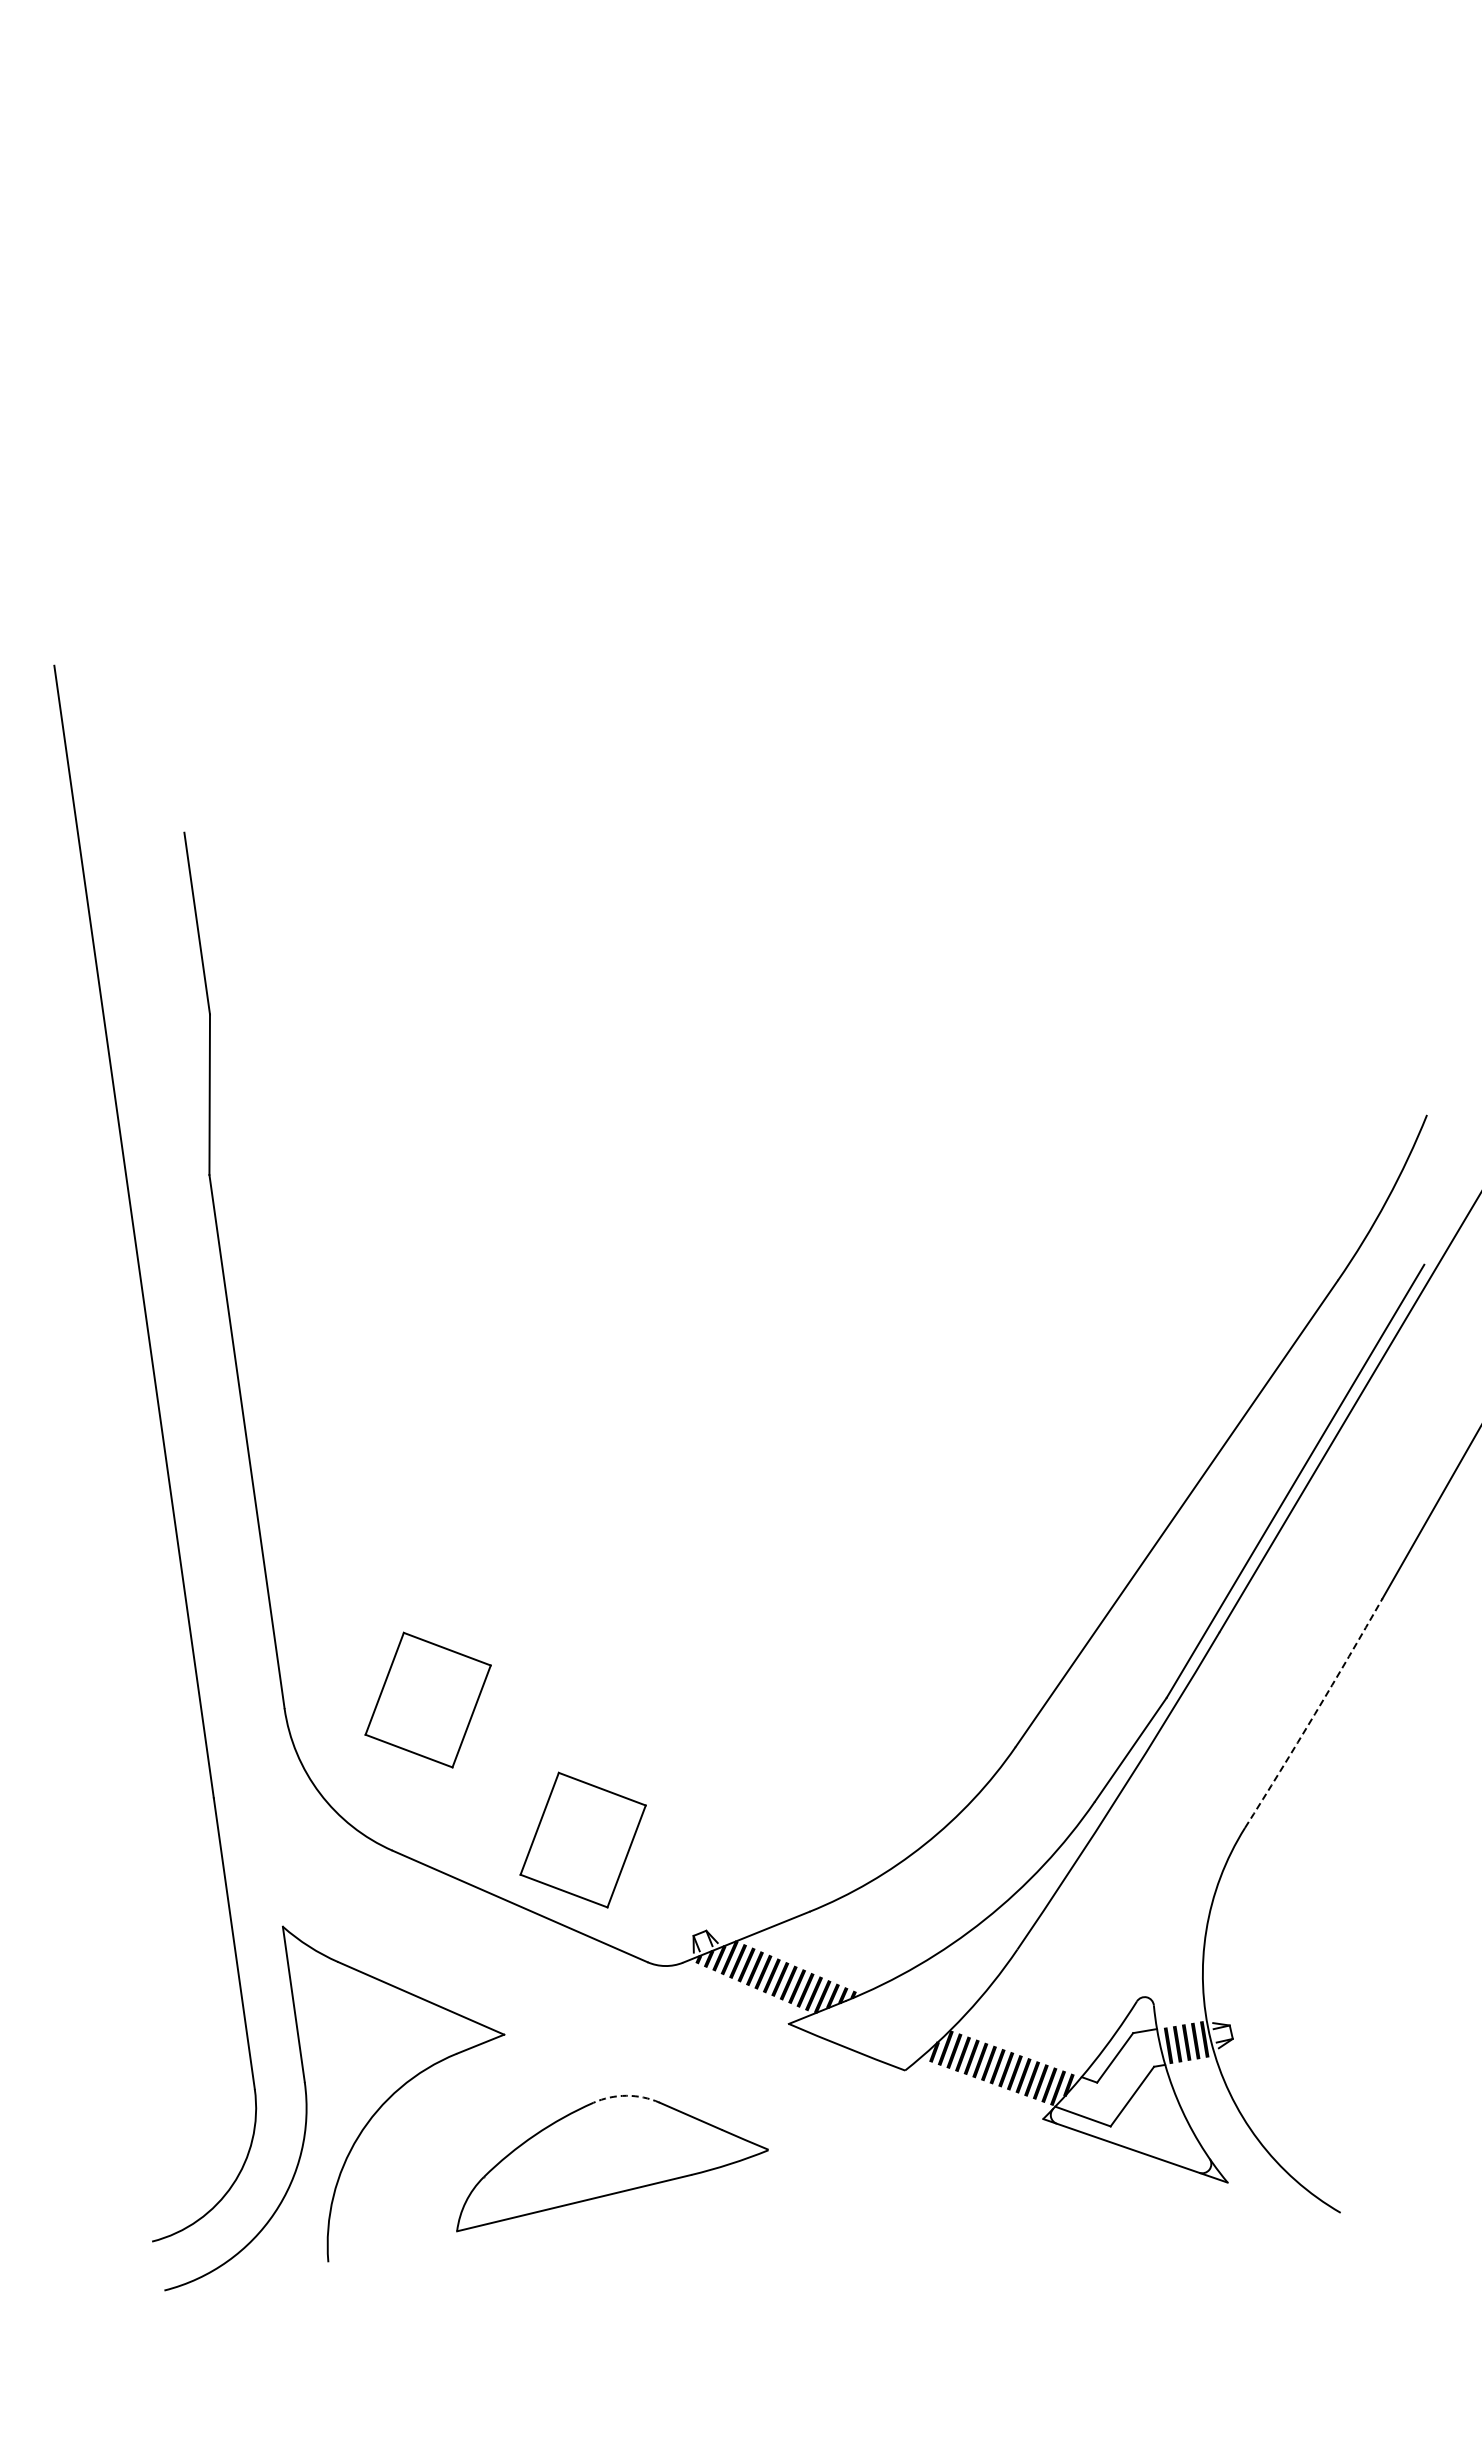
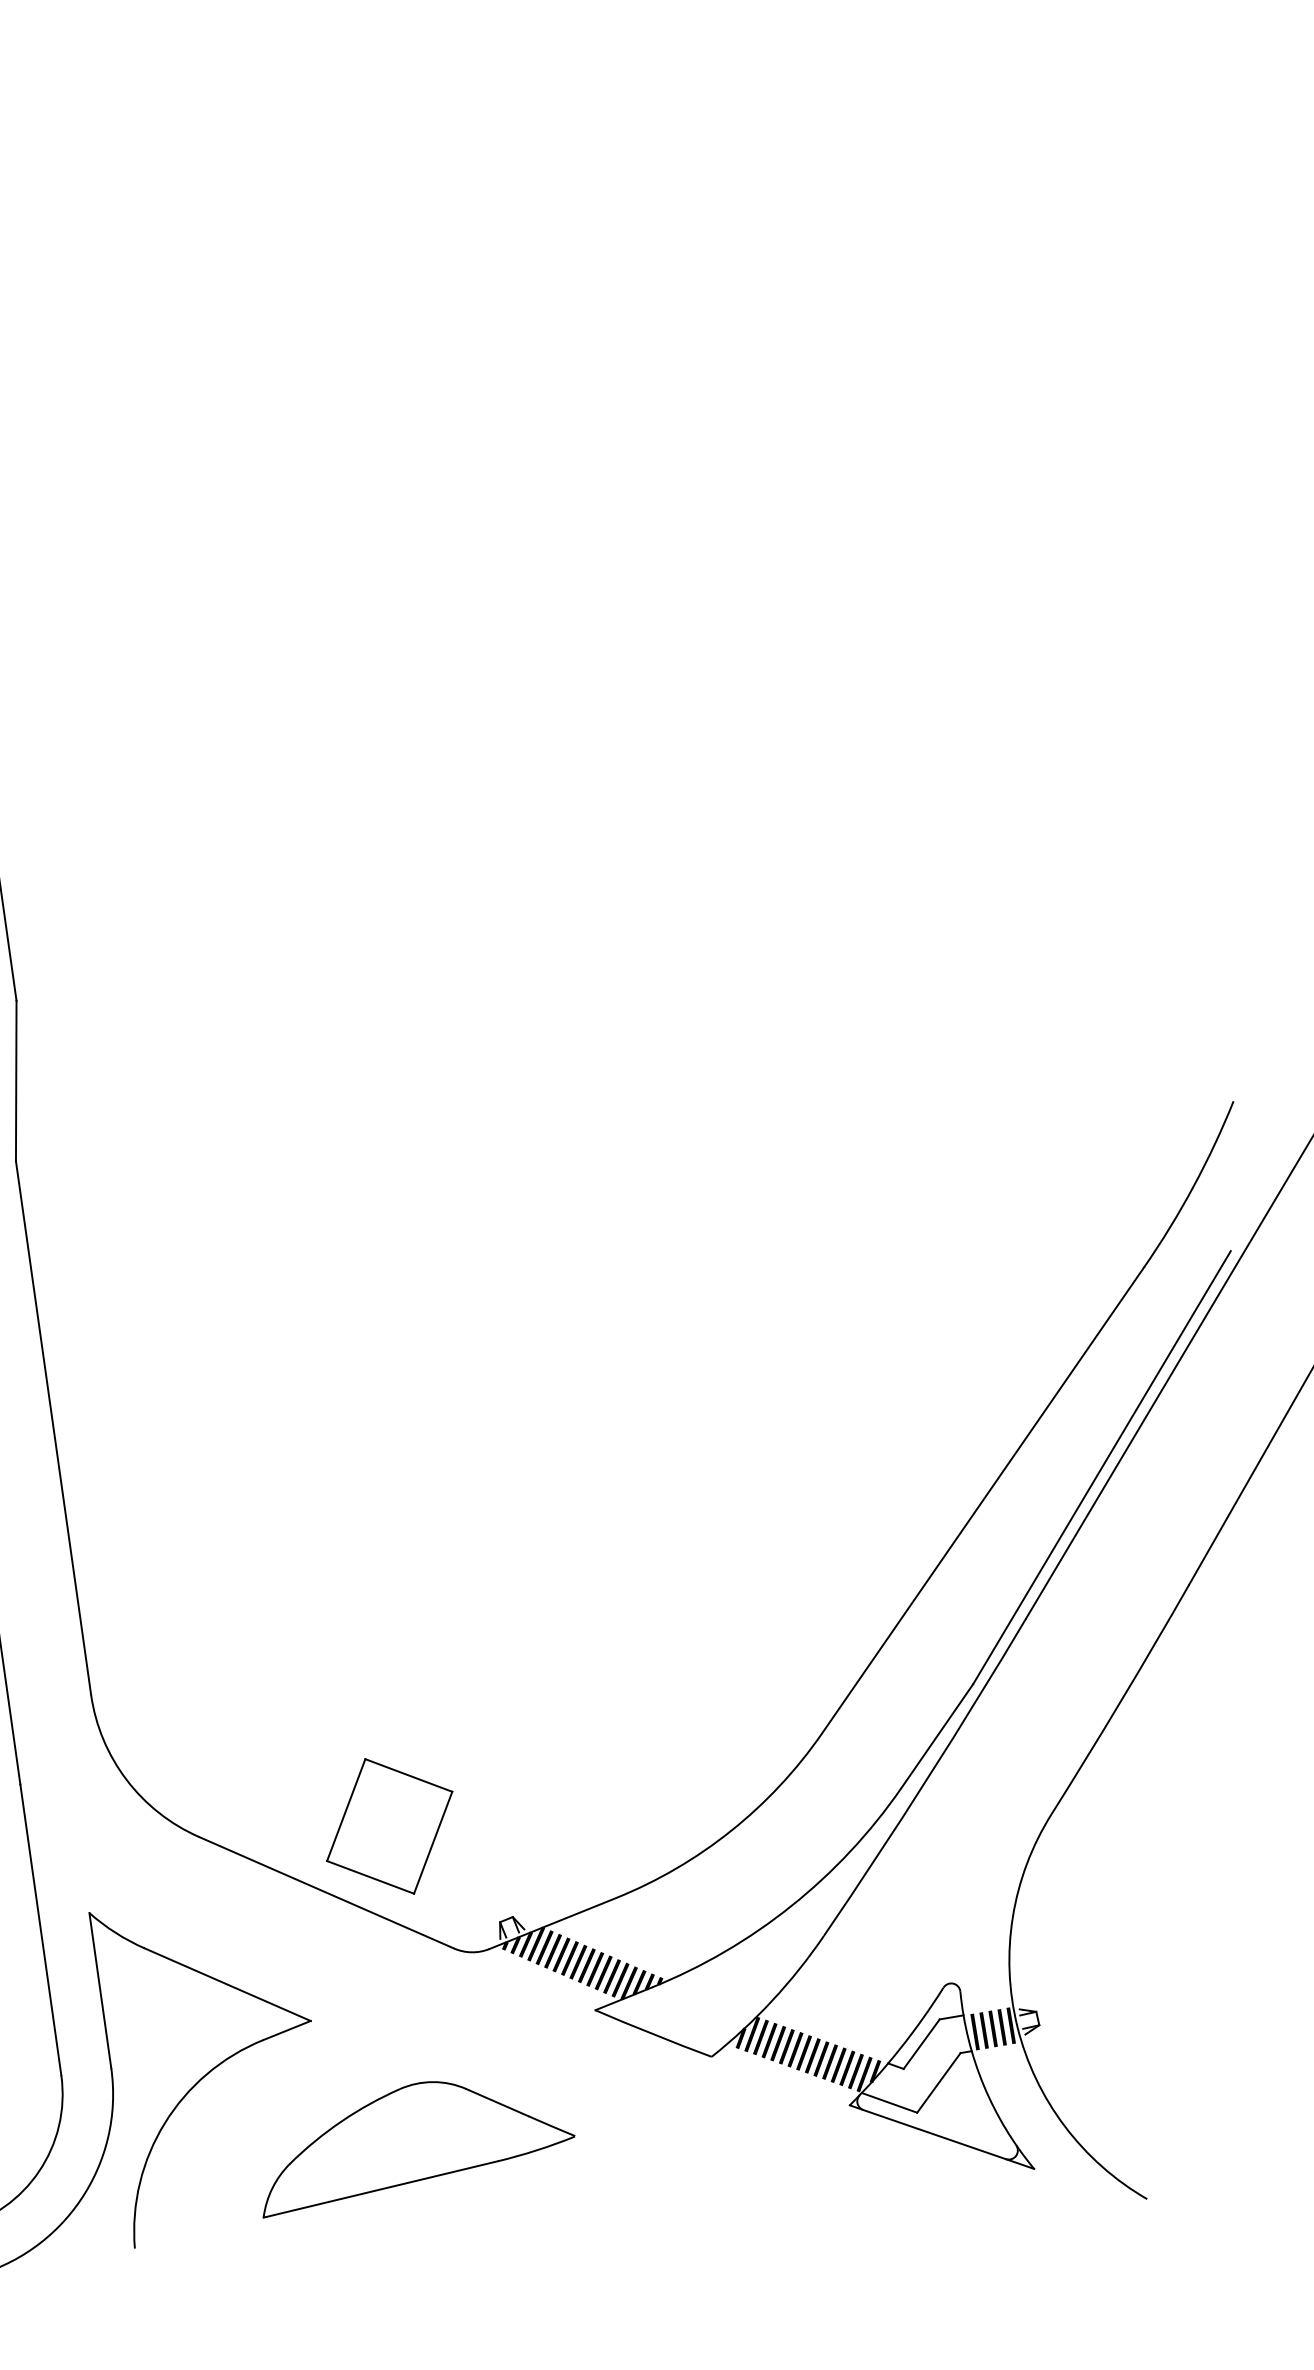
part: (427, 1699) -> (234, 1685), removed
arc: (1315, 1713) -> (1122, 1699), dashed -> solid
arc: (626, 2095) -> (433, 2081), dashed -> solid

